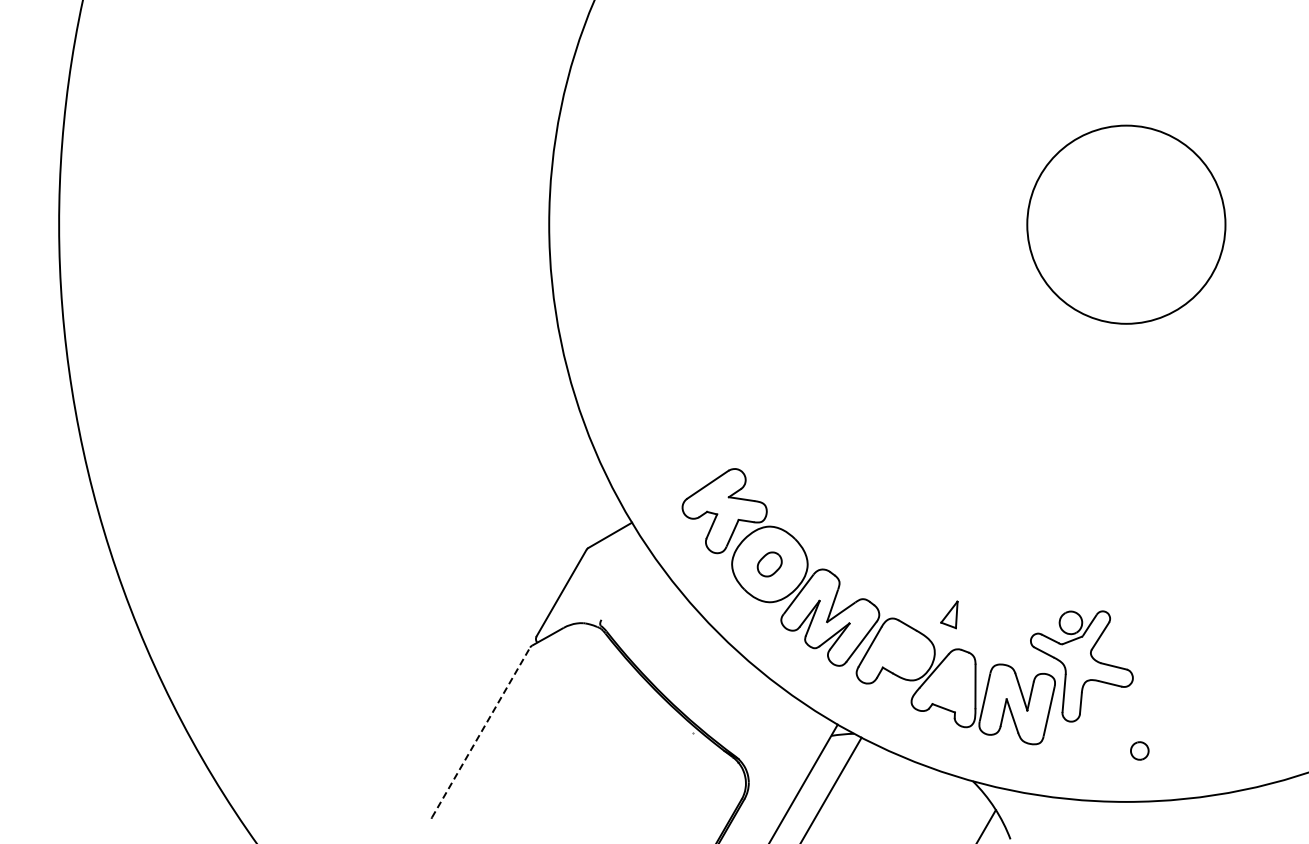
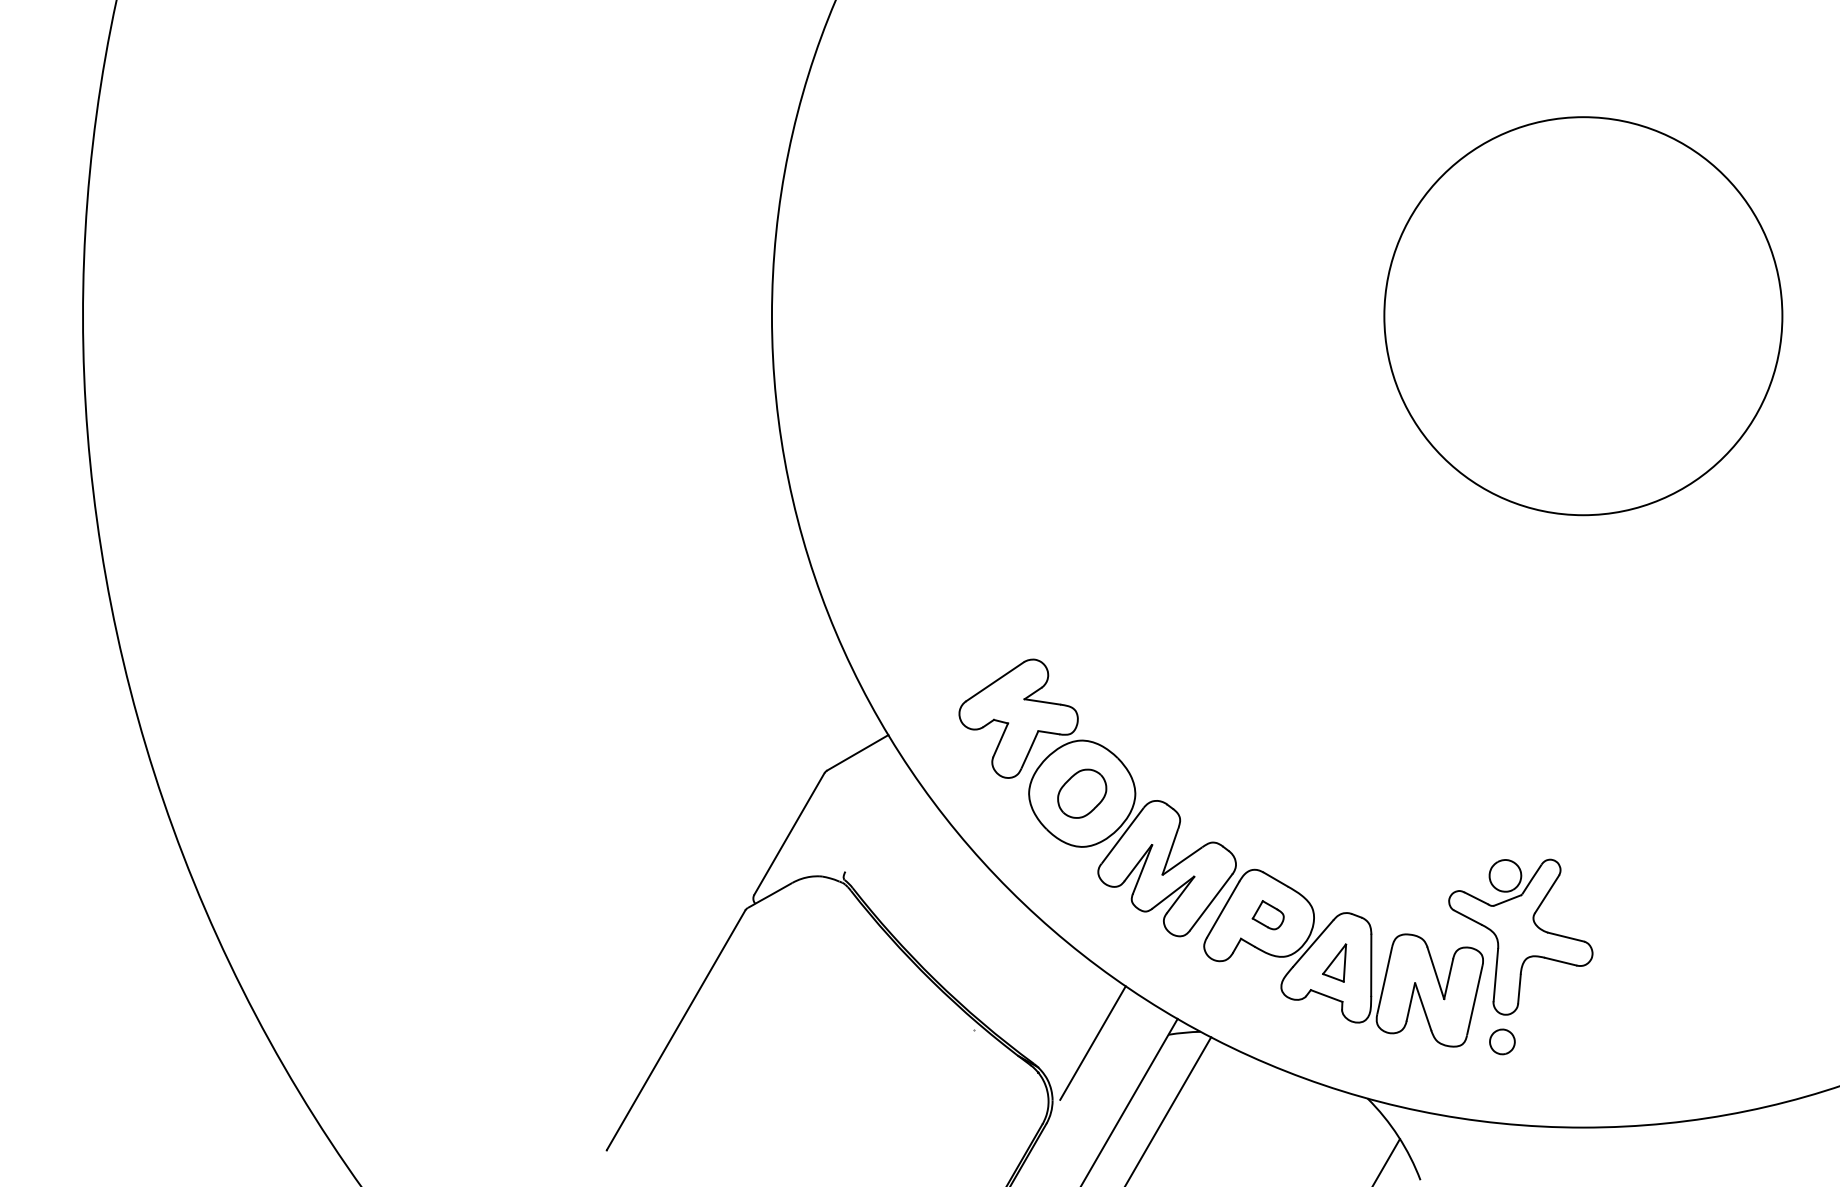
circle: (1125, 224) -> (1582, 315), size x1.43
part: (769, 564) -> (1081, 793), size x1.43
part: (949, 614) -> (1334, 962), moved
part: (902, 650) -> (1268, 914), added
line: (481, 732) -> (676, 1030), dashed -> solid
line: (777, 741) -> (1092, 1042), added
part: (1139, 750) -> (1502, 1041), moved

